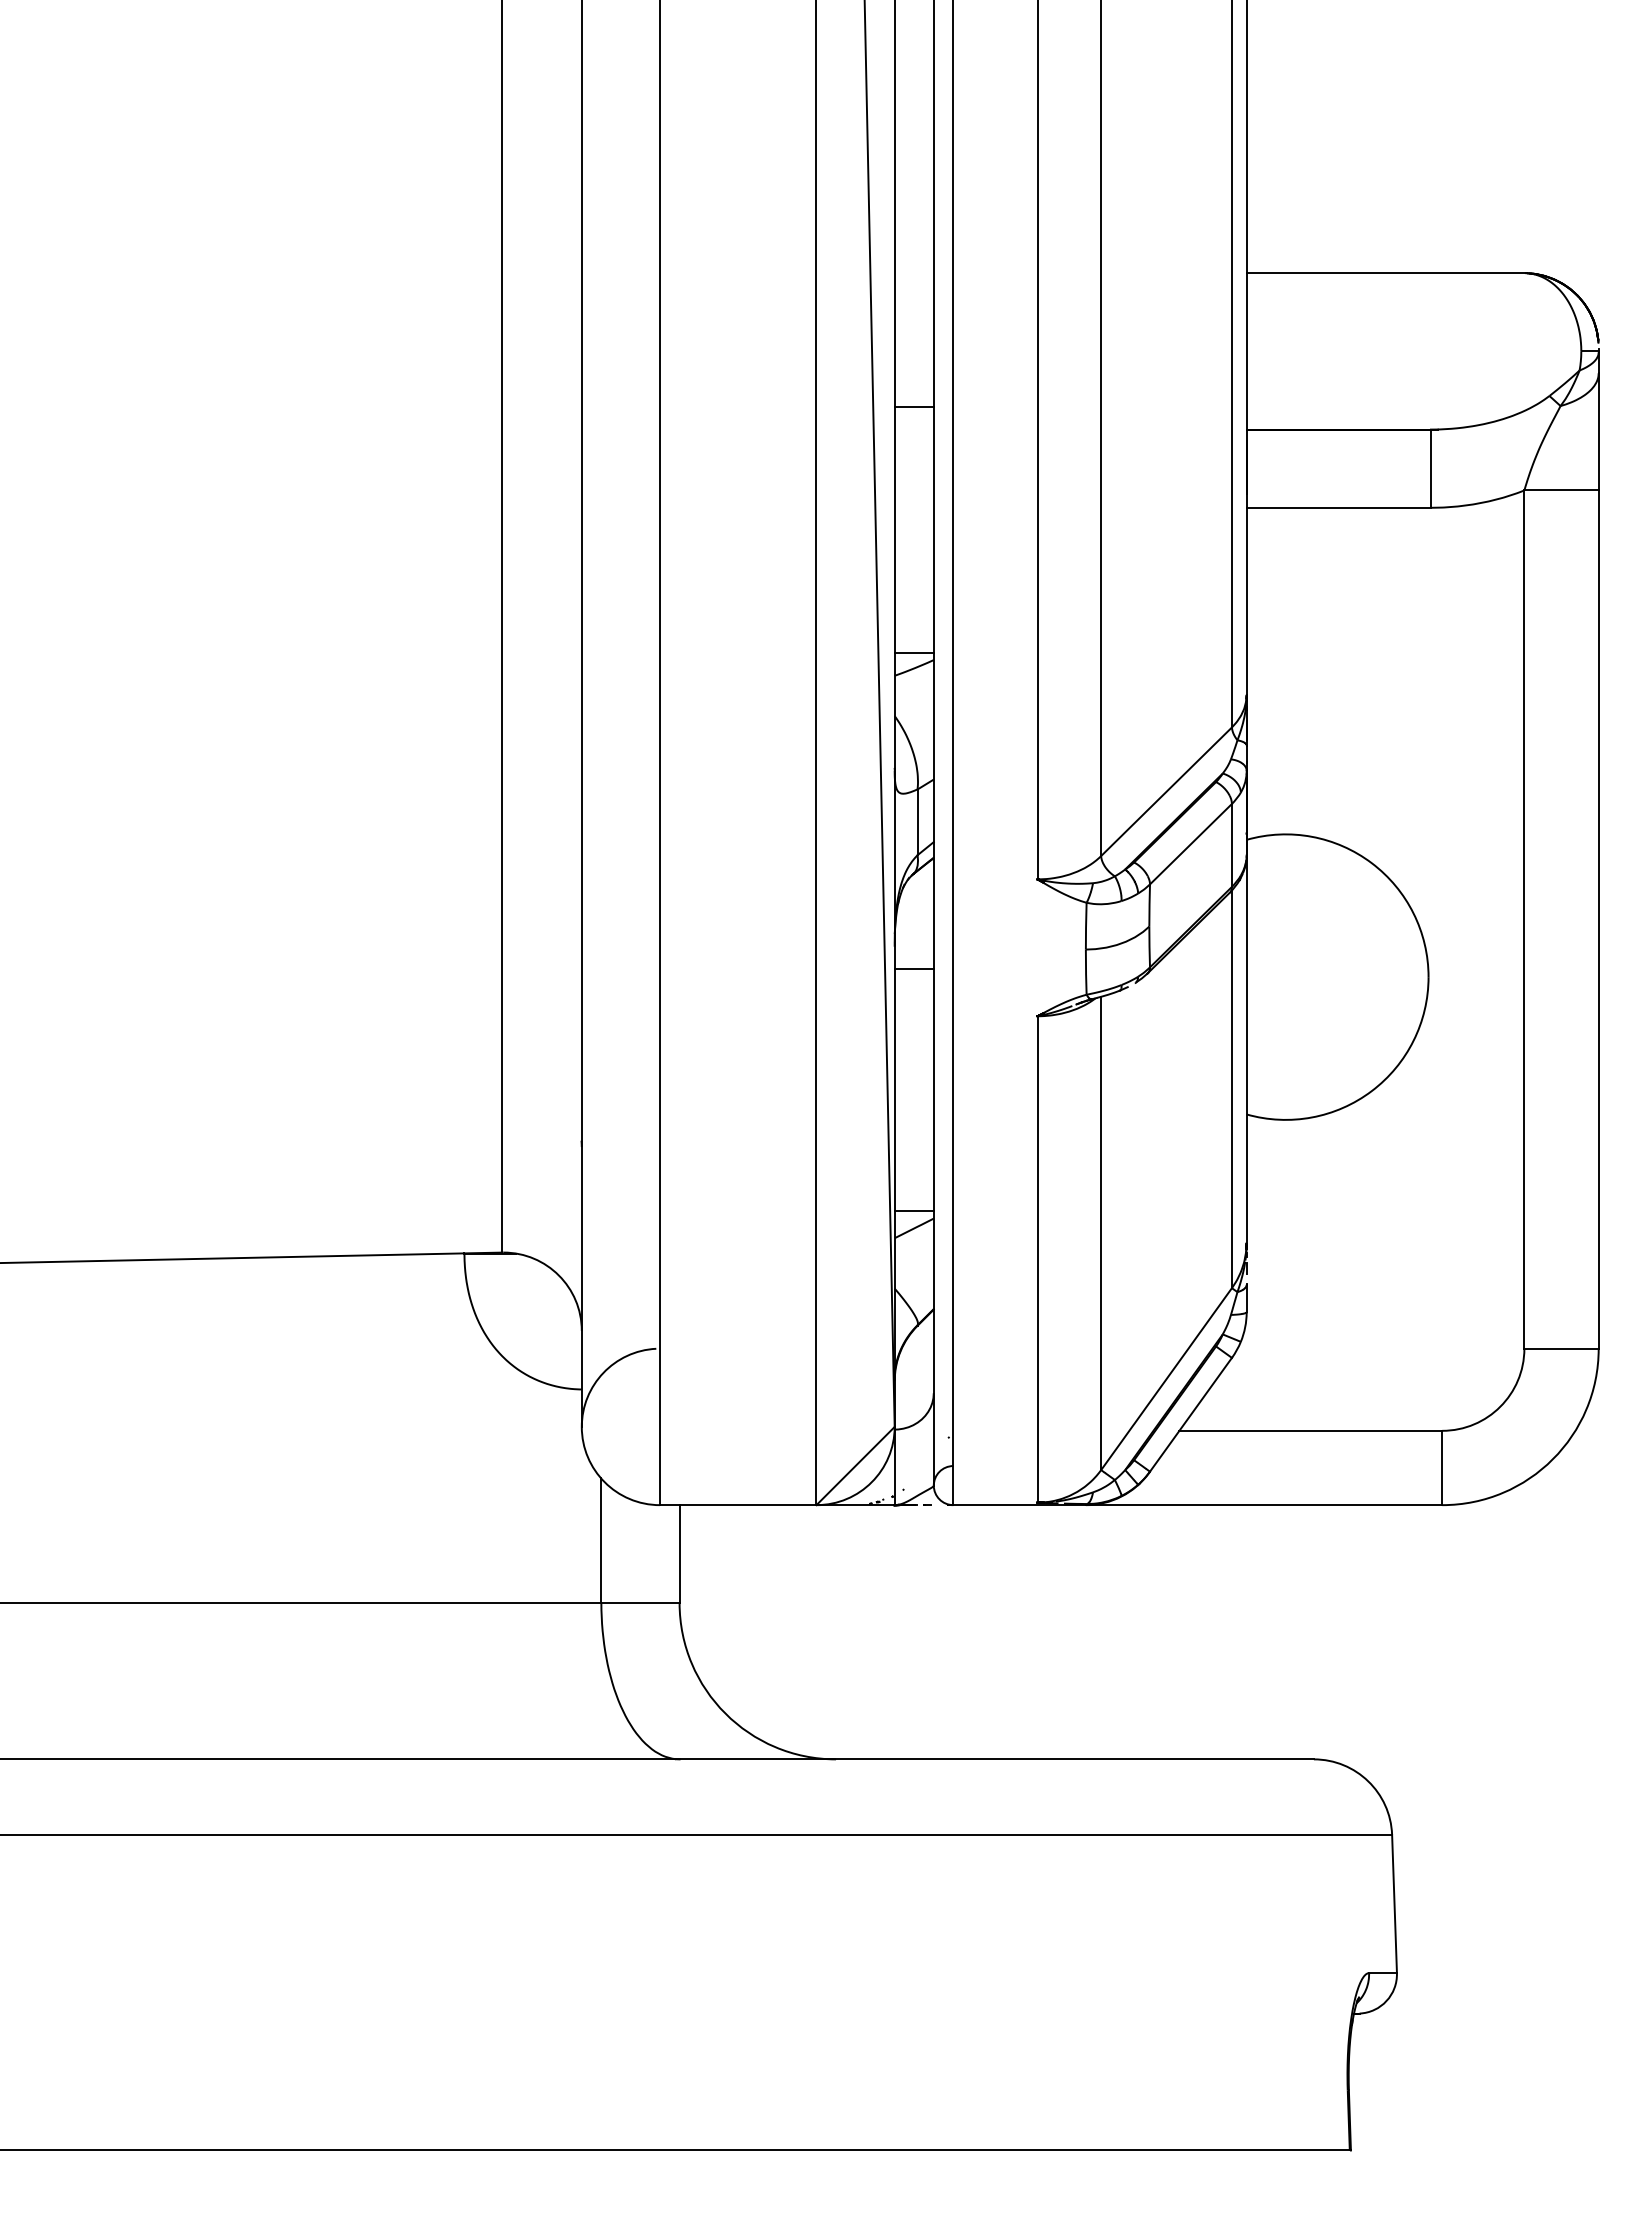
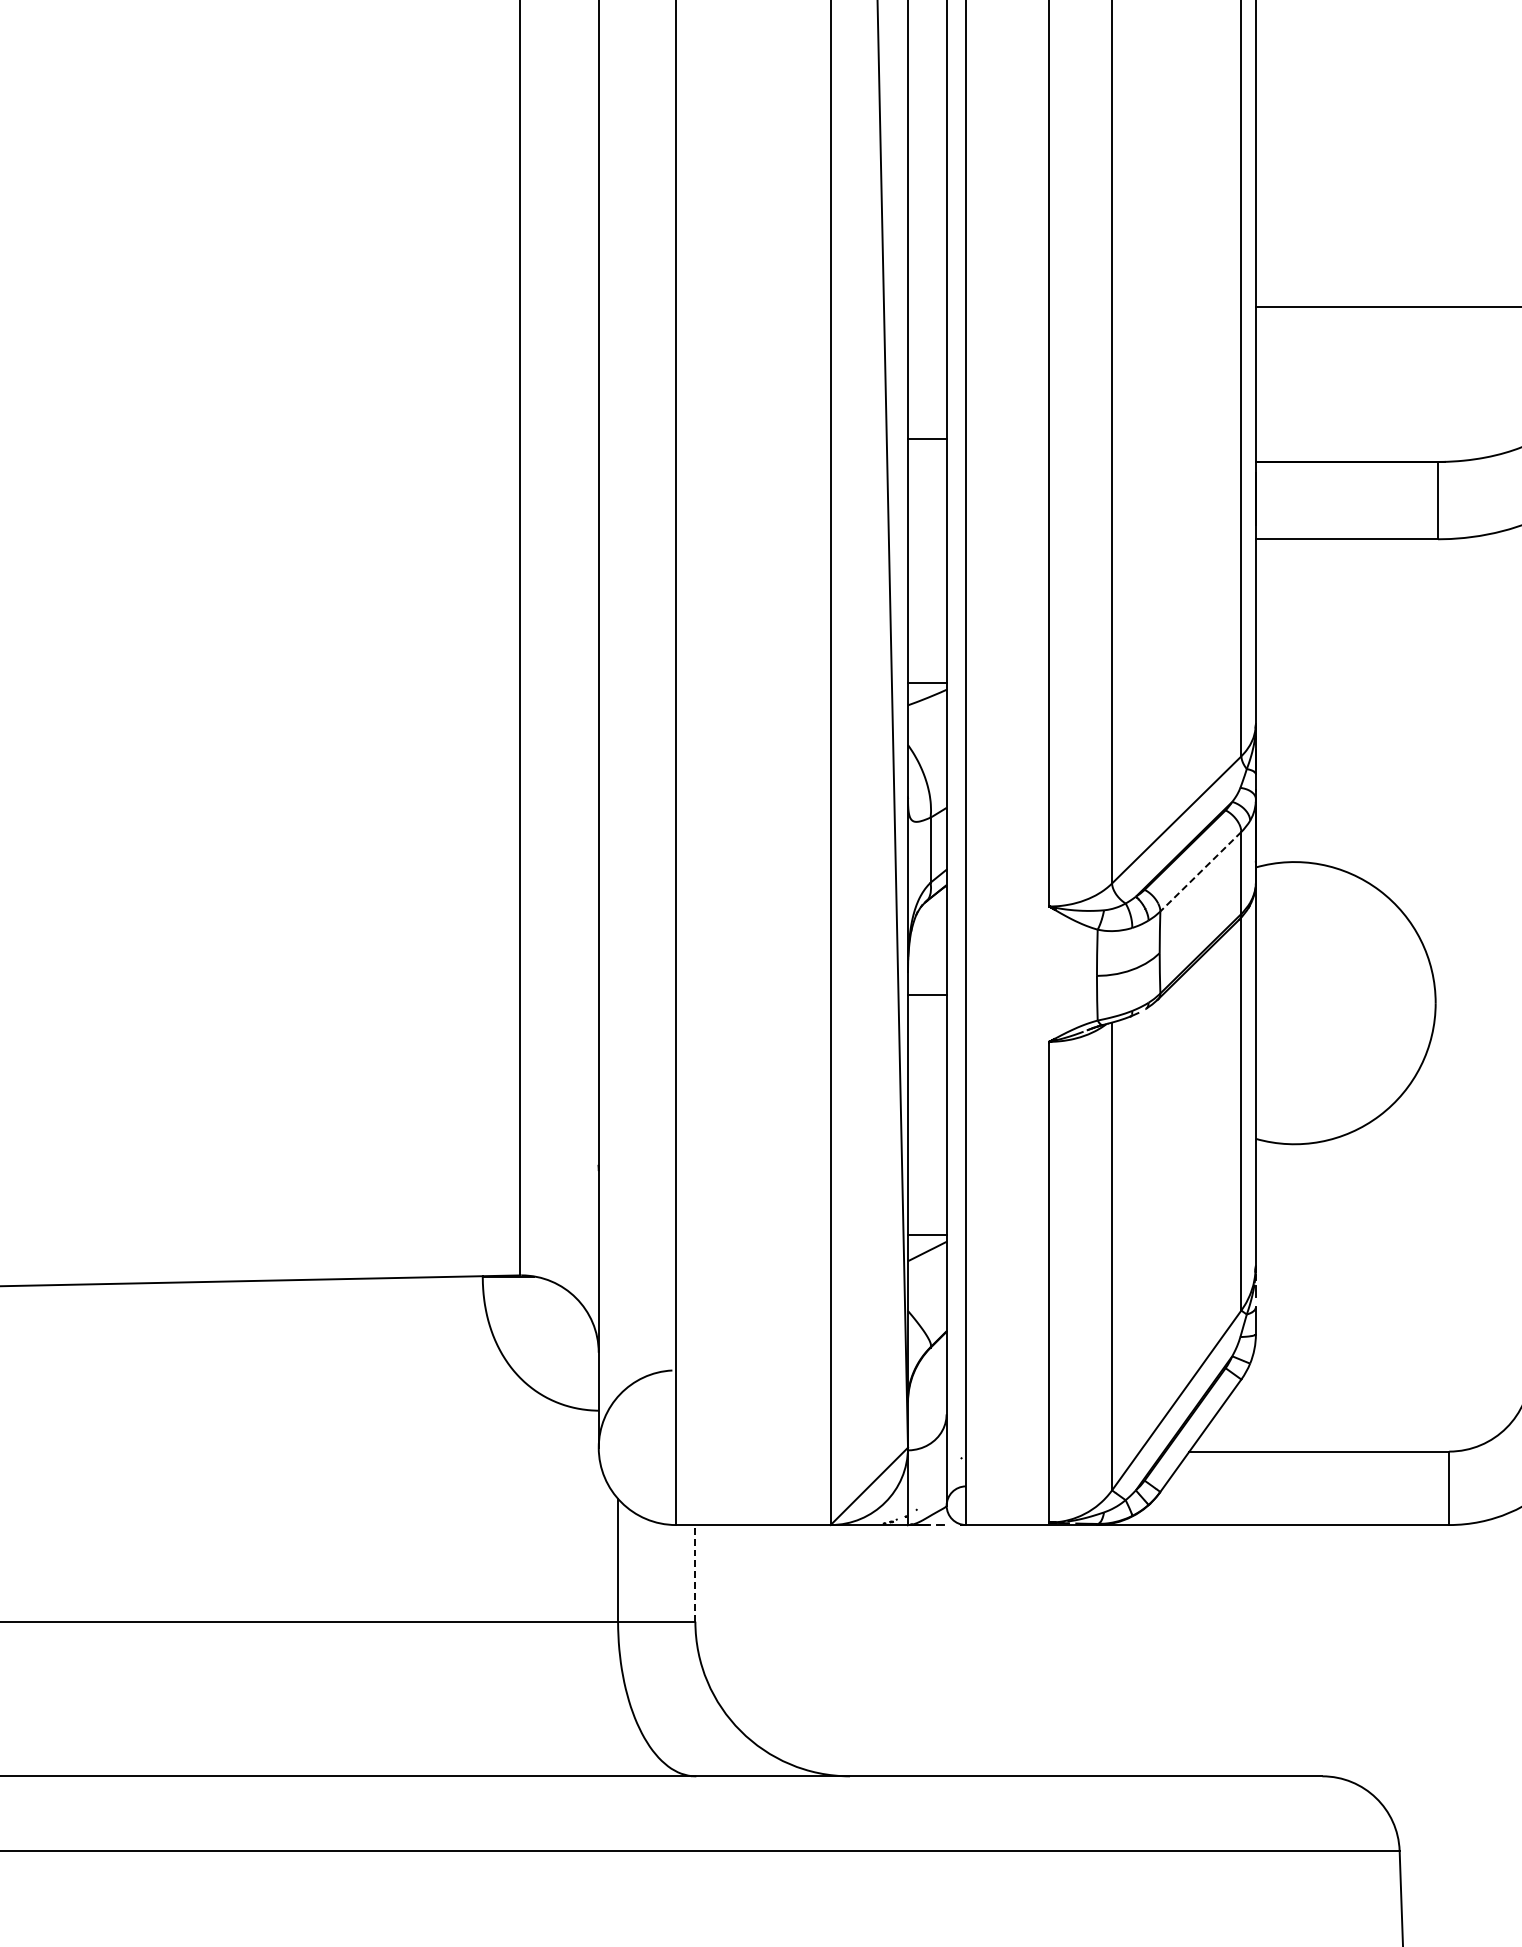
line: (1190, 844) -> (1200, 872), solid -> dashed
line: (679, 1554) -> (695, 1573), solid -> dashed

